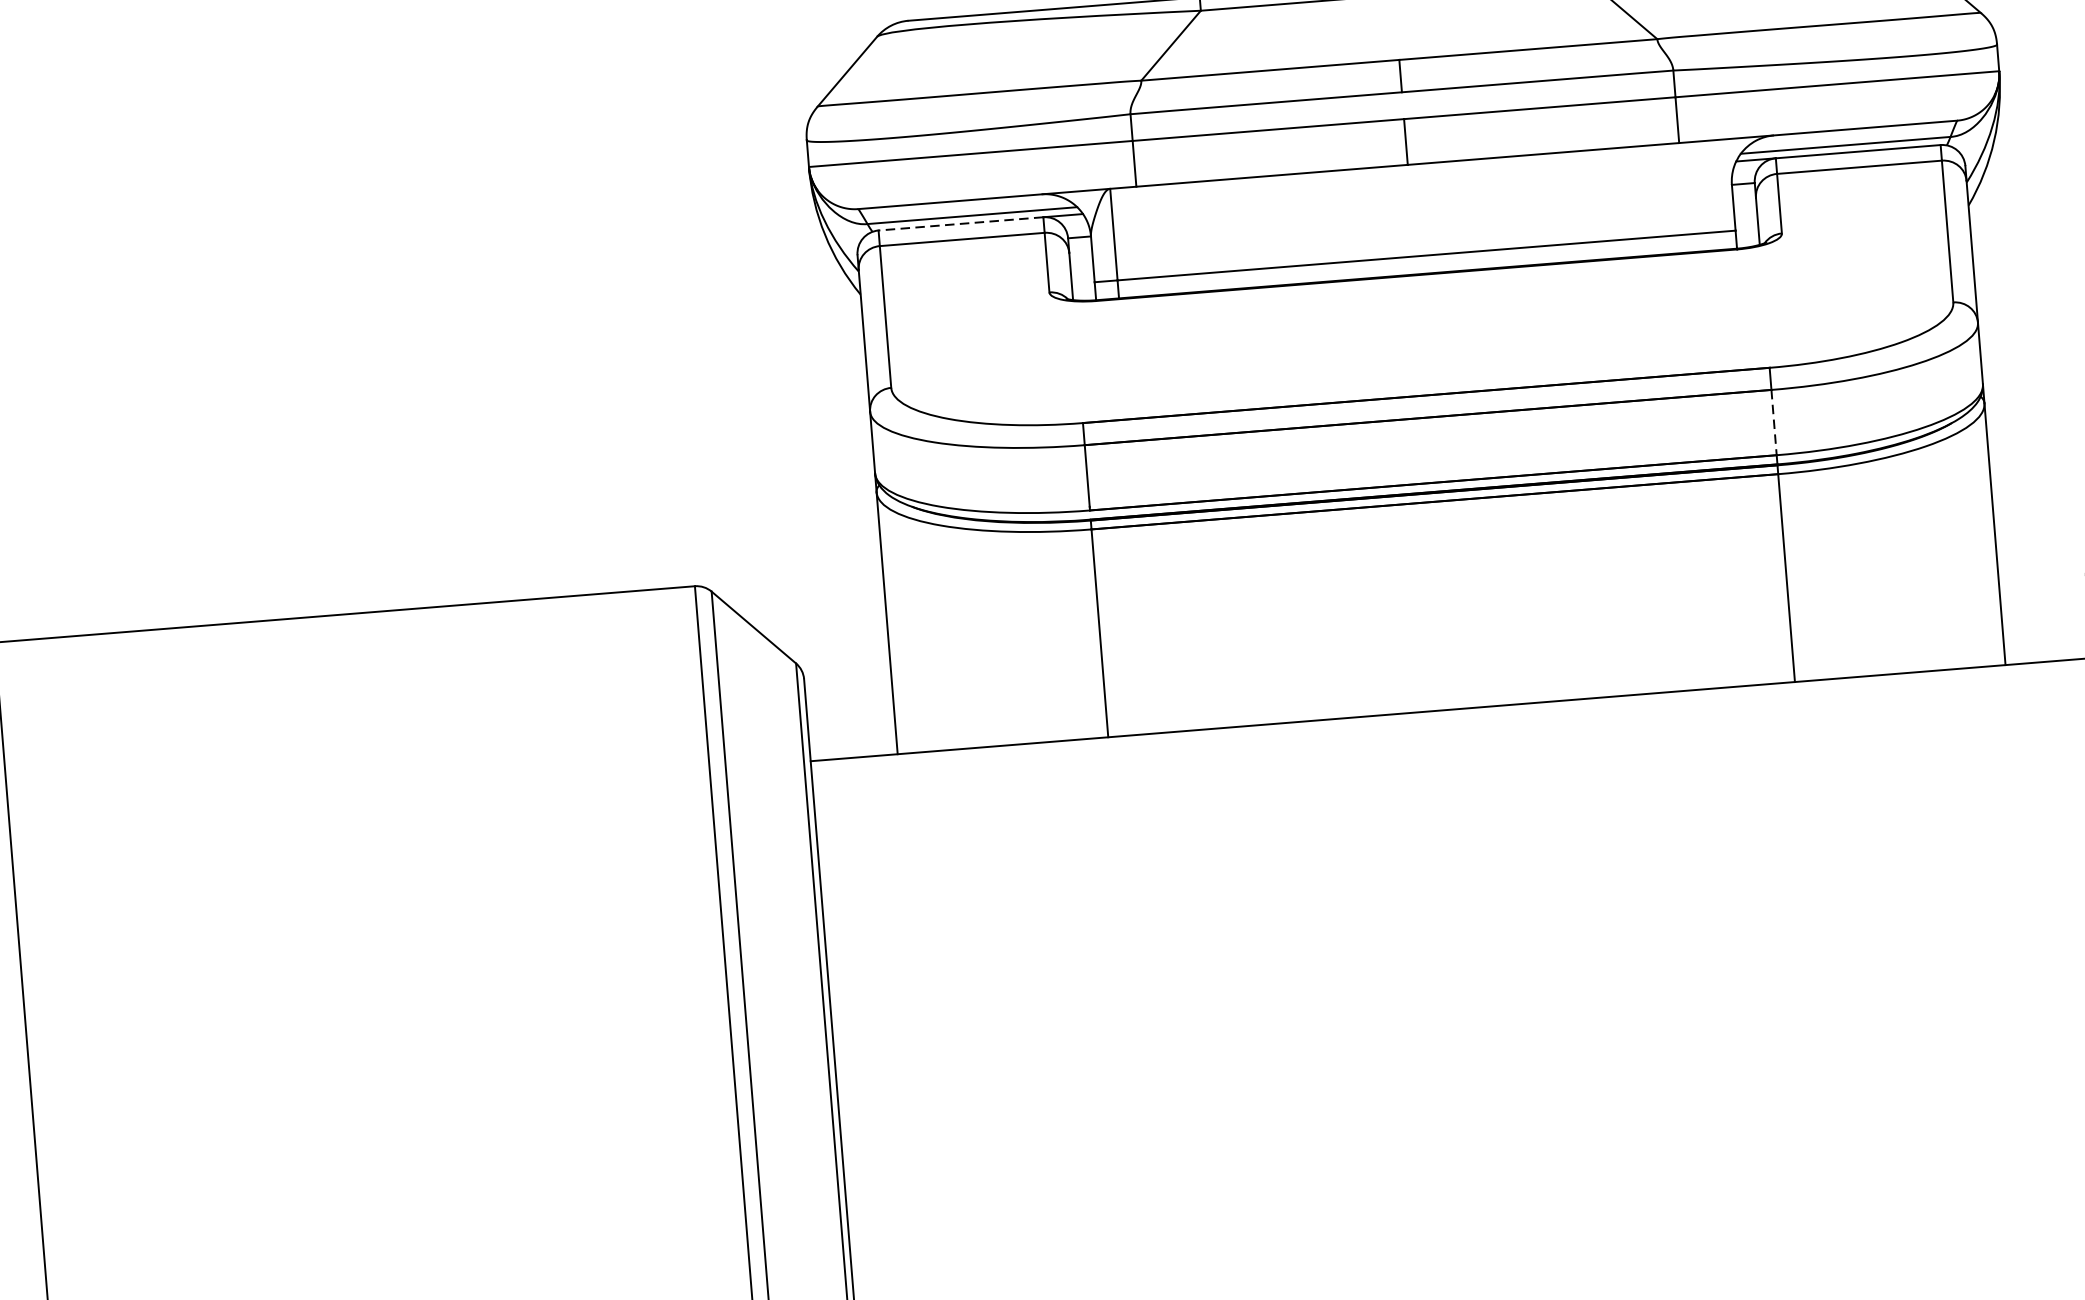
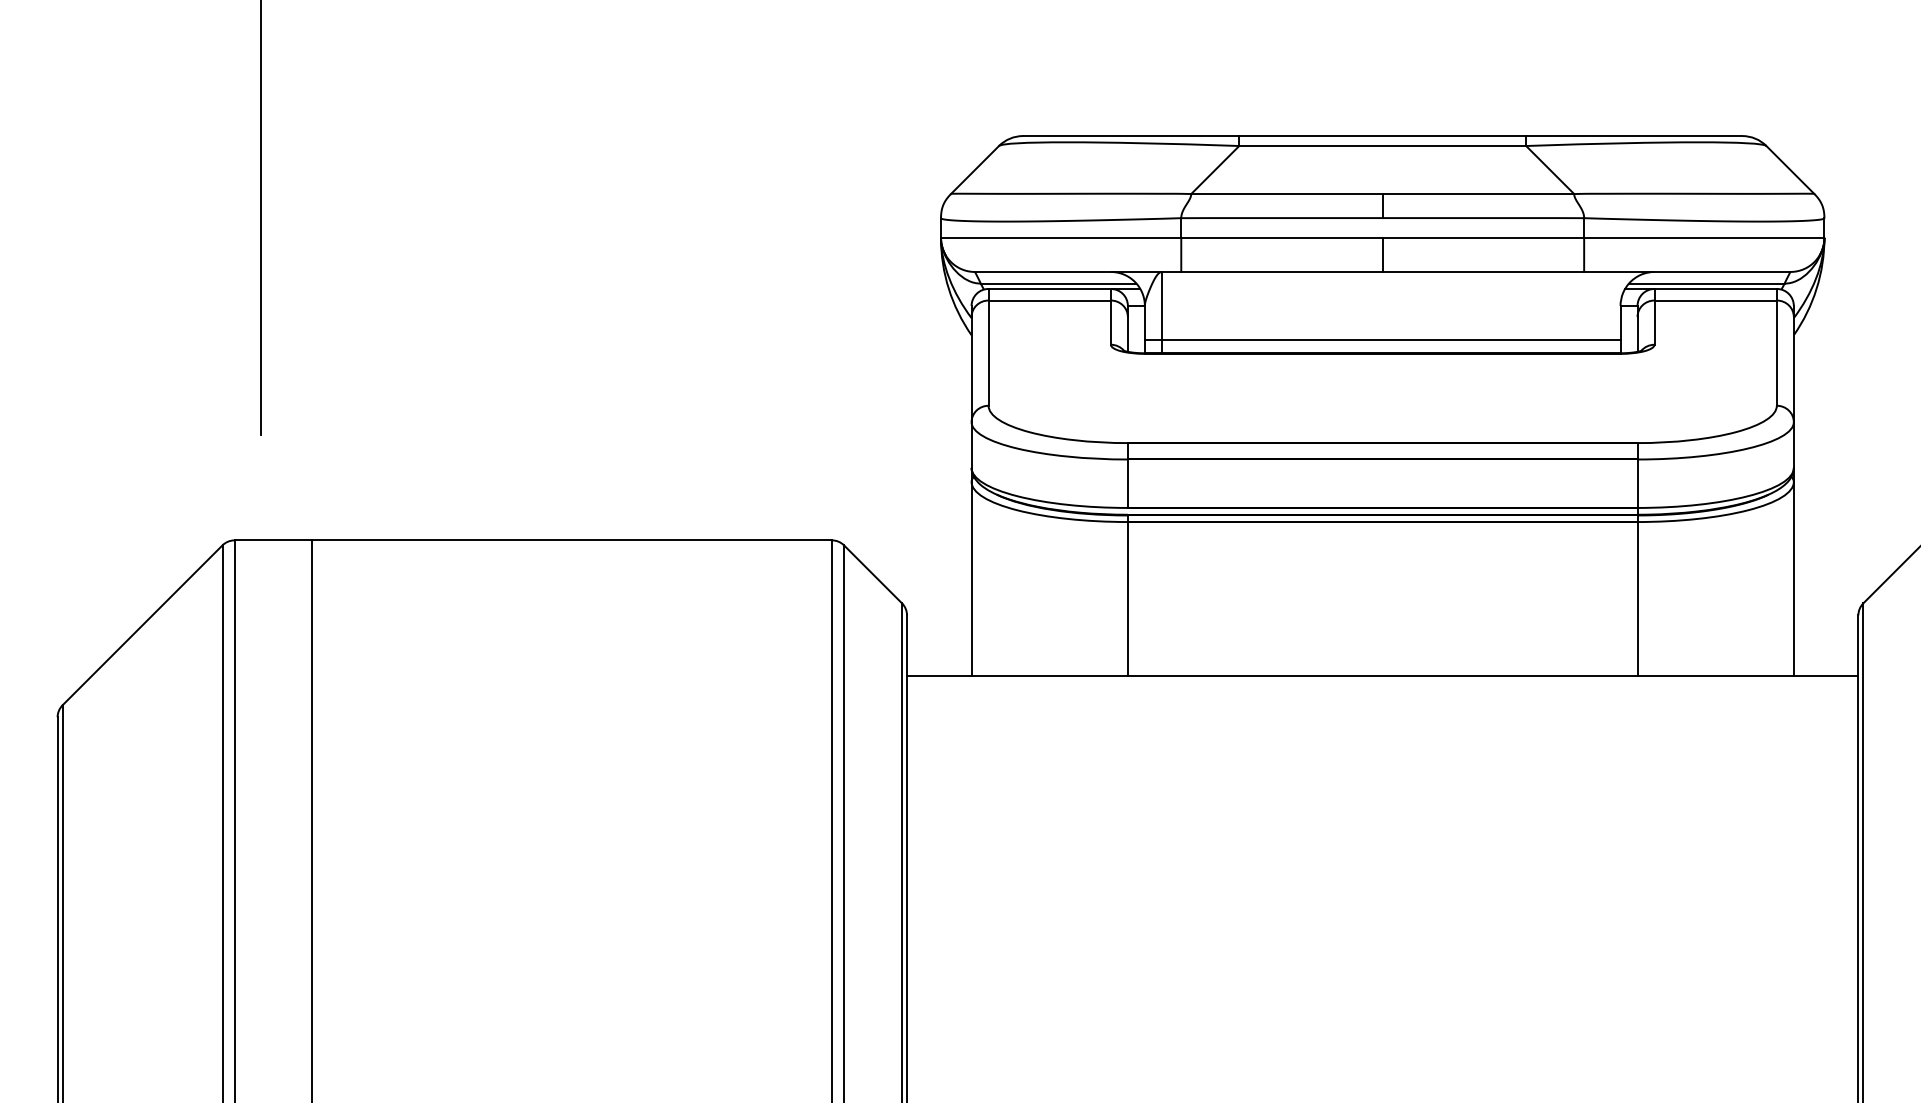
line: (960, 223) -> (1049, 288), dashed -> solid
line: (1774, 423) -> (1637, 484), dashed -> solid

